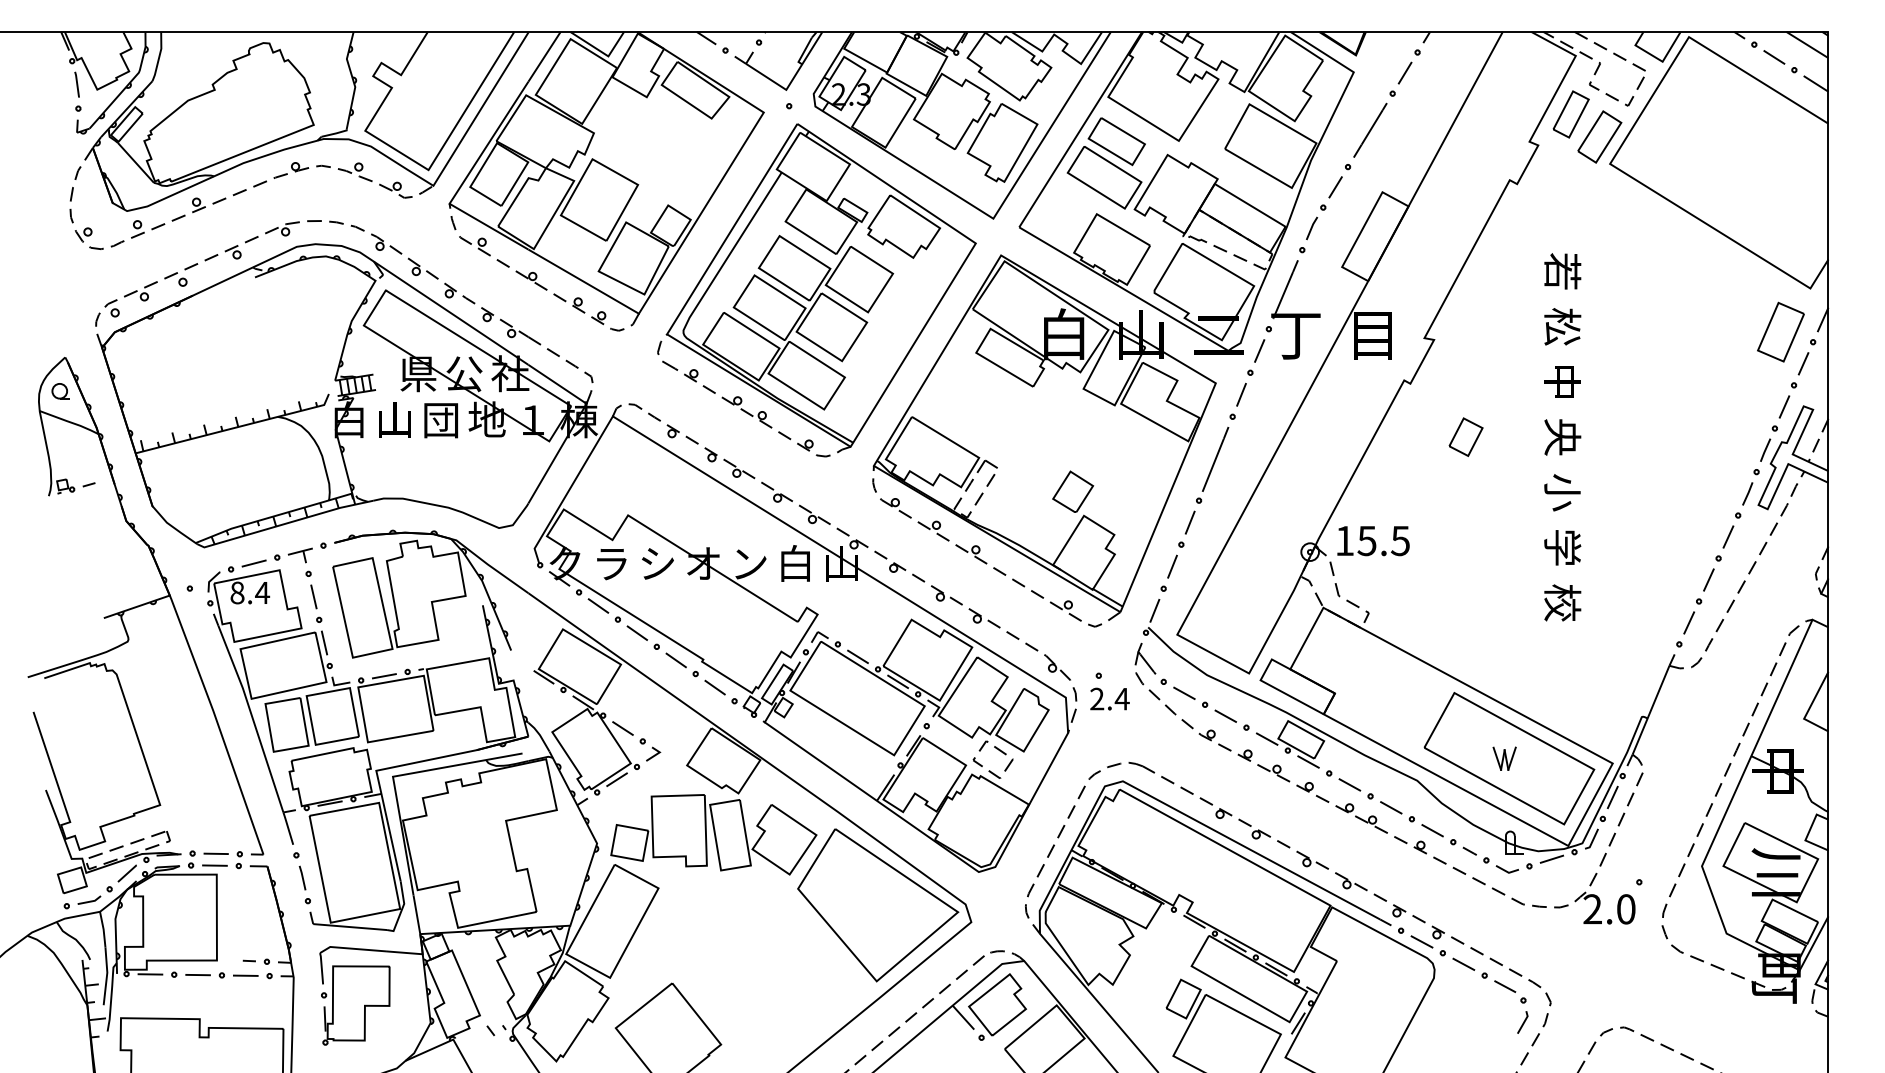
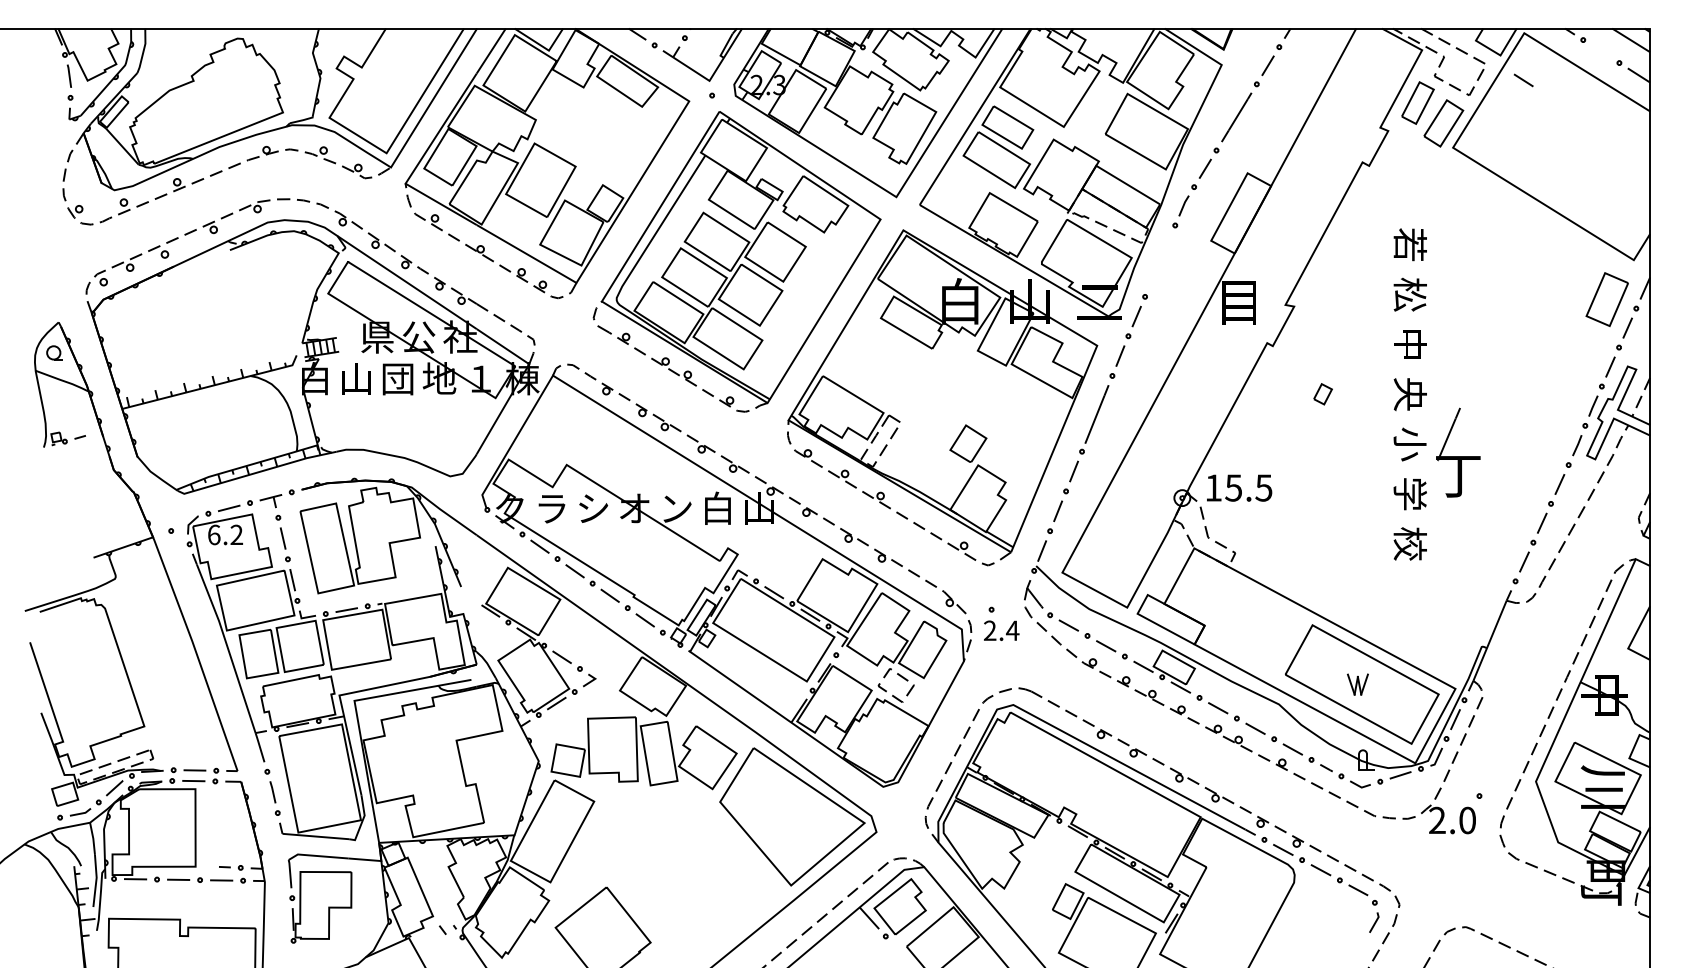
line: (1774, 57) -> (1523, 80), moved
part: (1295, 309) -> (1457, 452), moved
part: (1465, 436) -> (1322, 393), size x0.6
text: (250, 592) -> (225, 534), 8.4 -> 6.2

